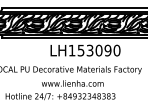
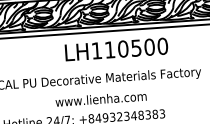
text: (94, 50) -> (129, 48), LH153090 -> LH110500

